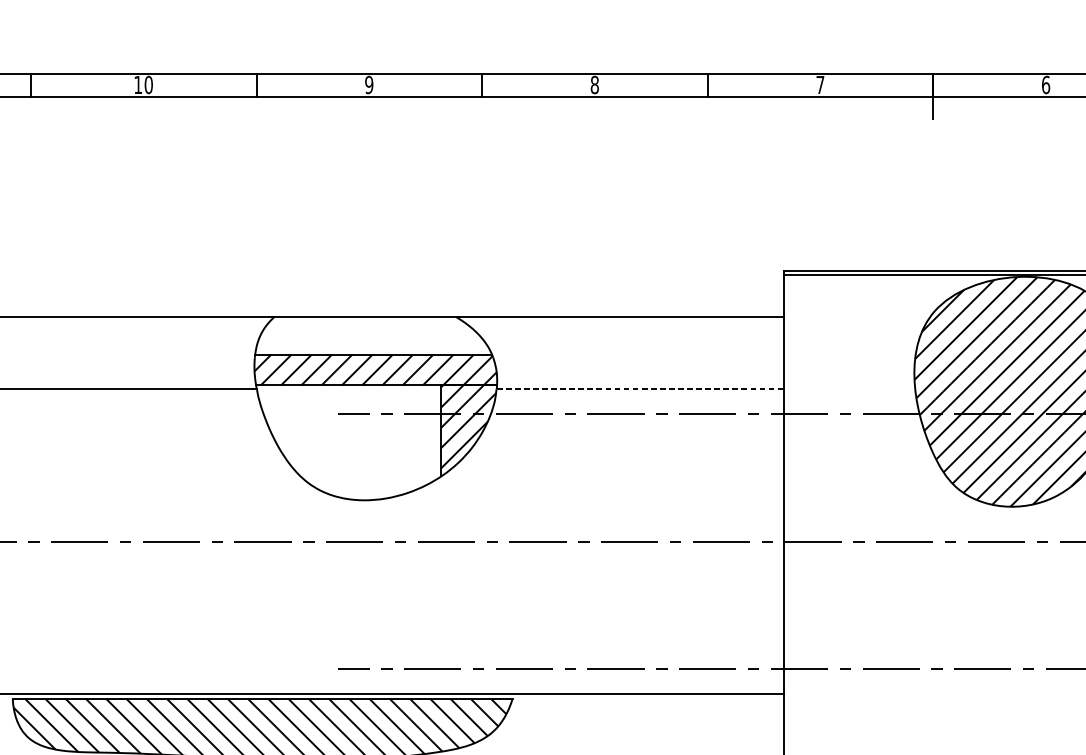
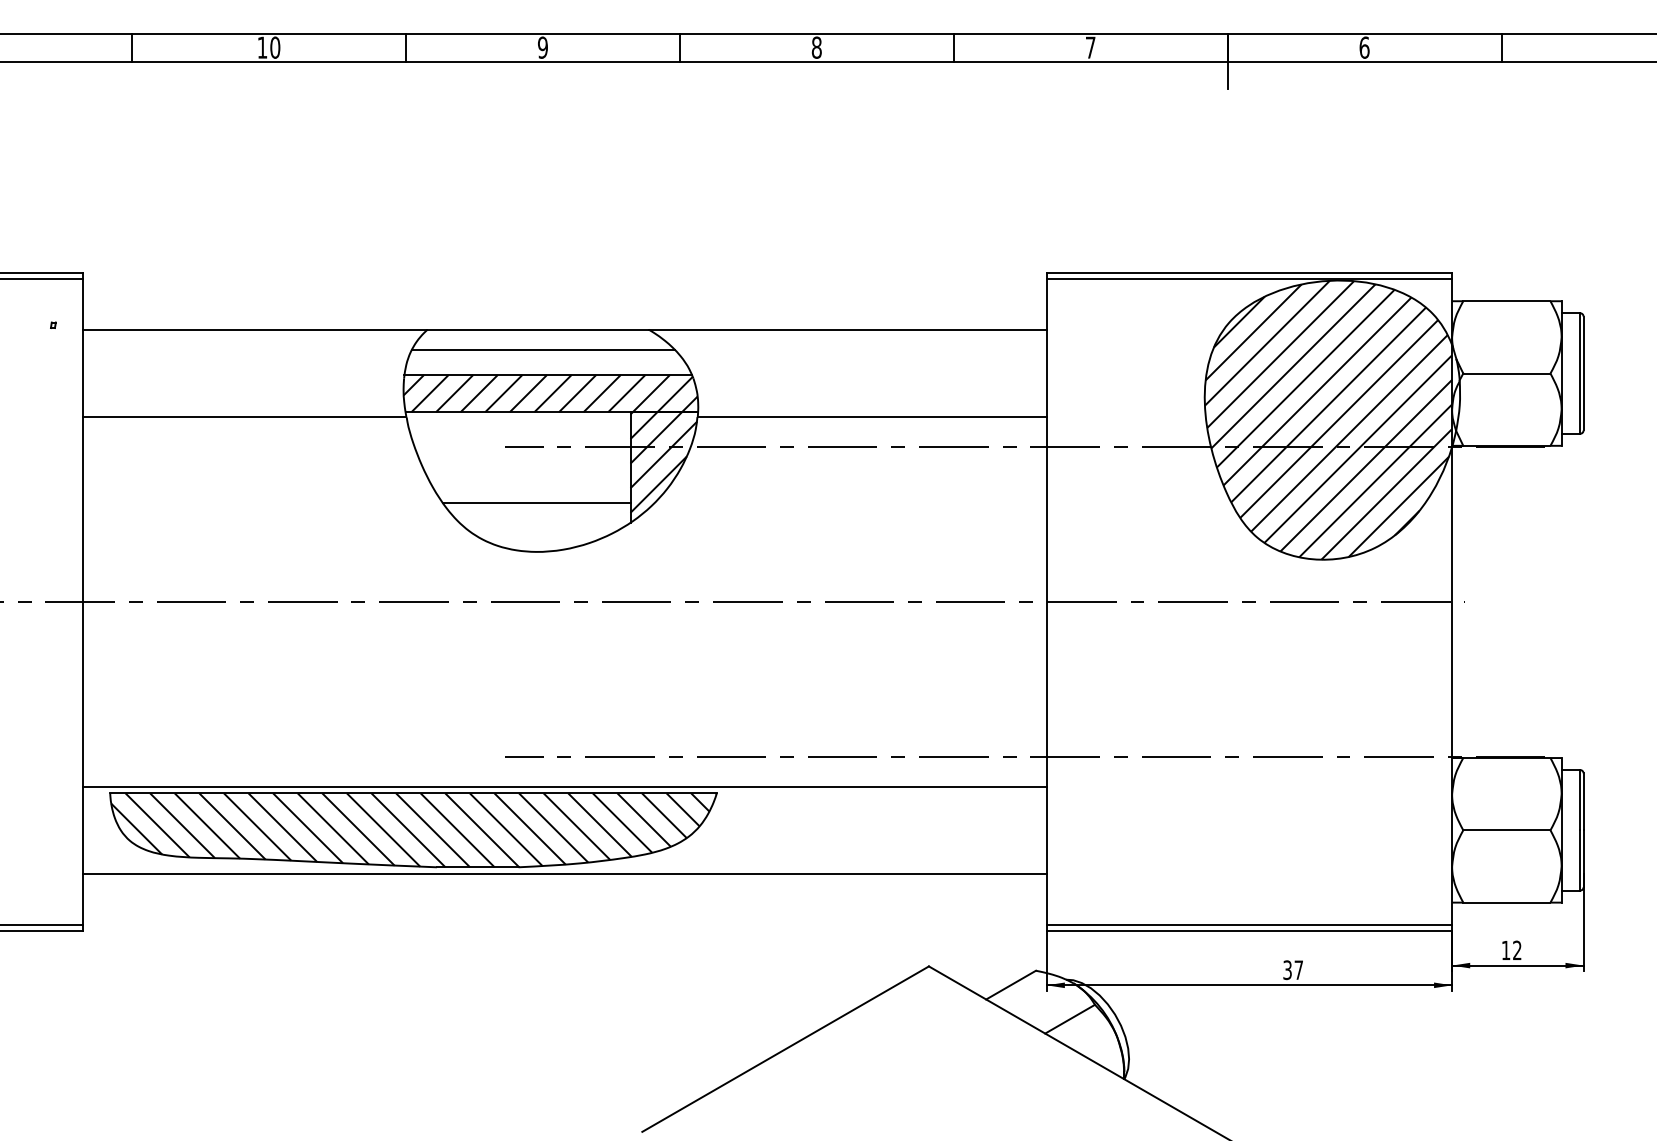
line: (369, 333) -> (543, 349), added
line: (640, 389) -> (872, 417), dashed -> solid
line: (363, 460) -> (536, 503), added

